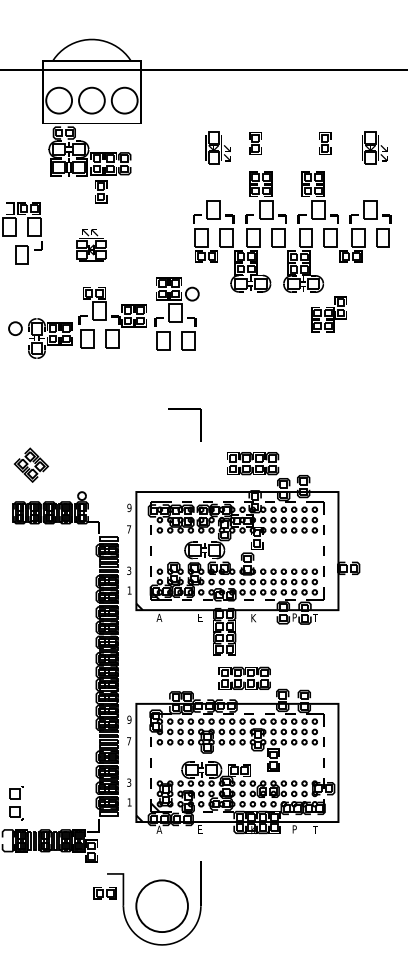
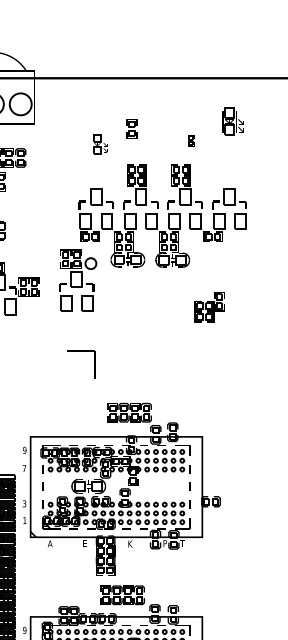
part: (255, 143) -> (131, 128), moved
part: (325, 143) -> (191, 140), size x0.6
part: (217, 147) -> (99, 144), size x0.7
part: (374, 147) -> (232, 121), moved
part: (176, 313) -> (77, 280), moved
part: (328, 314) -> (209, 307), moved
part: (184, 409) -> (80, 351), moved

